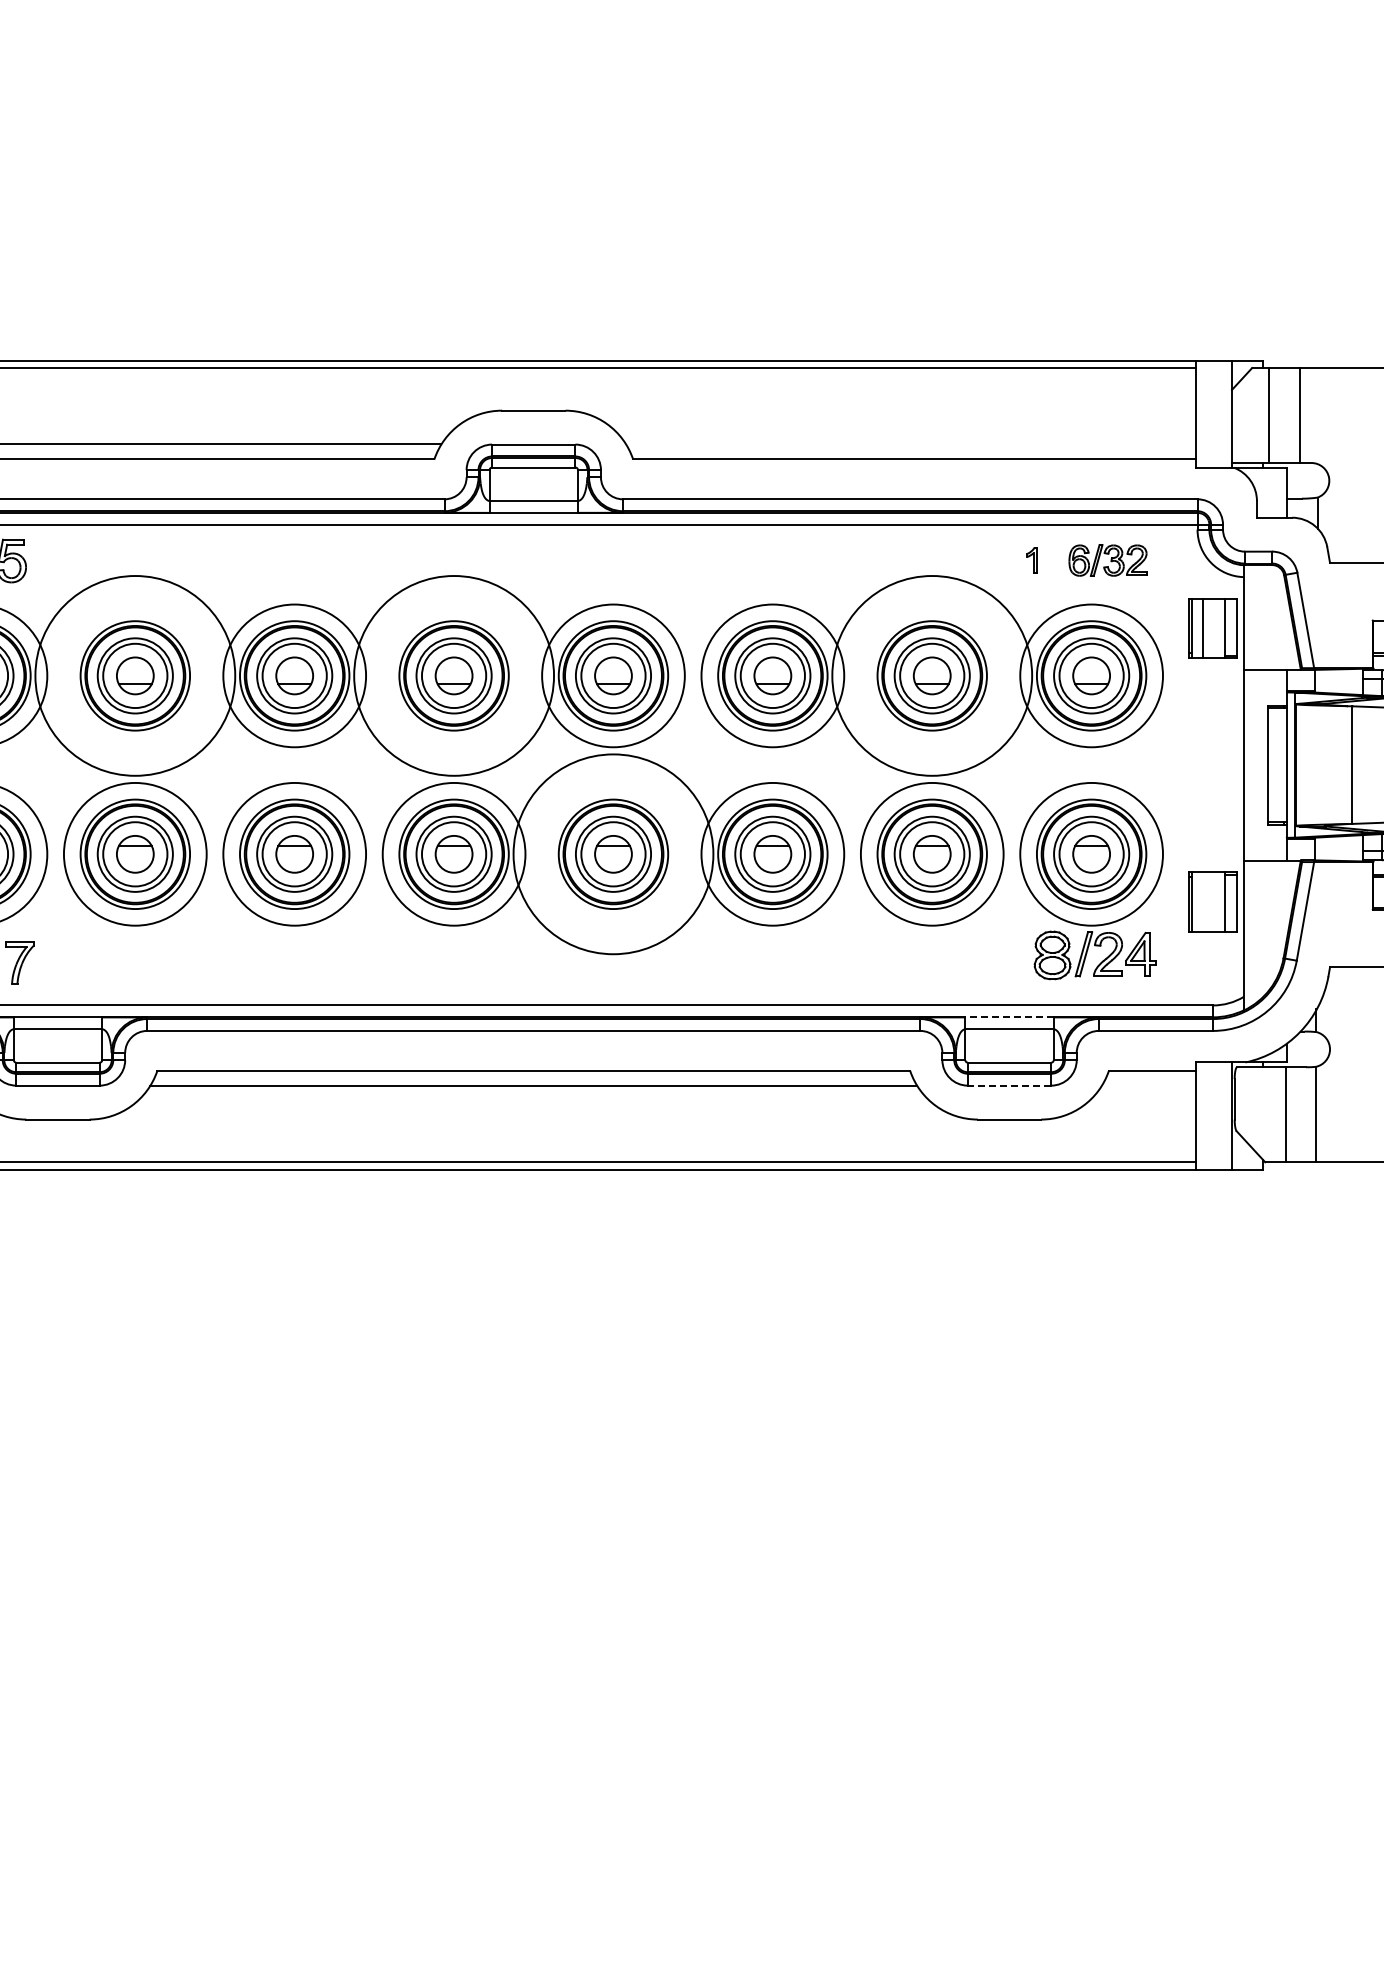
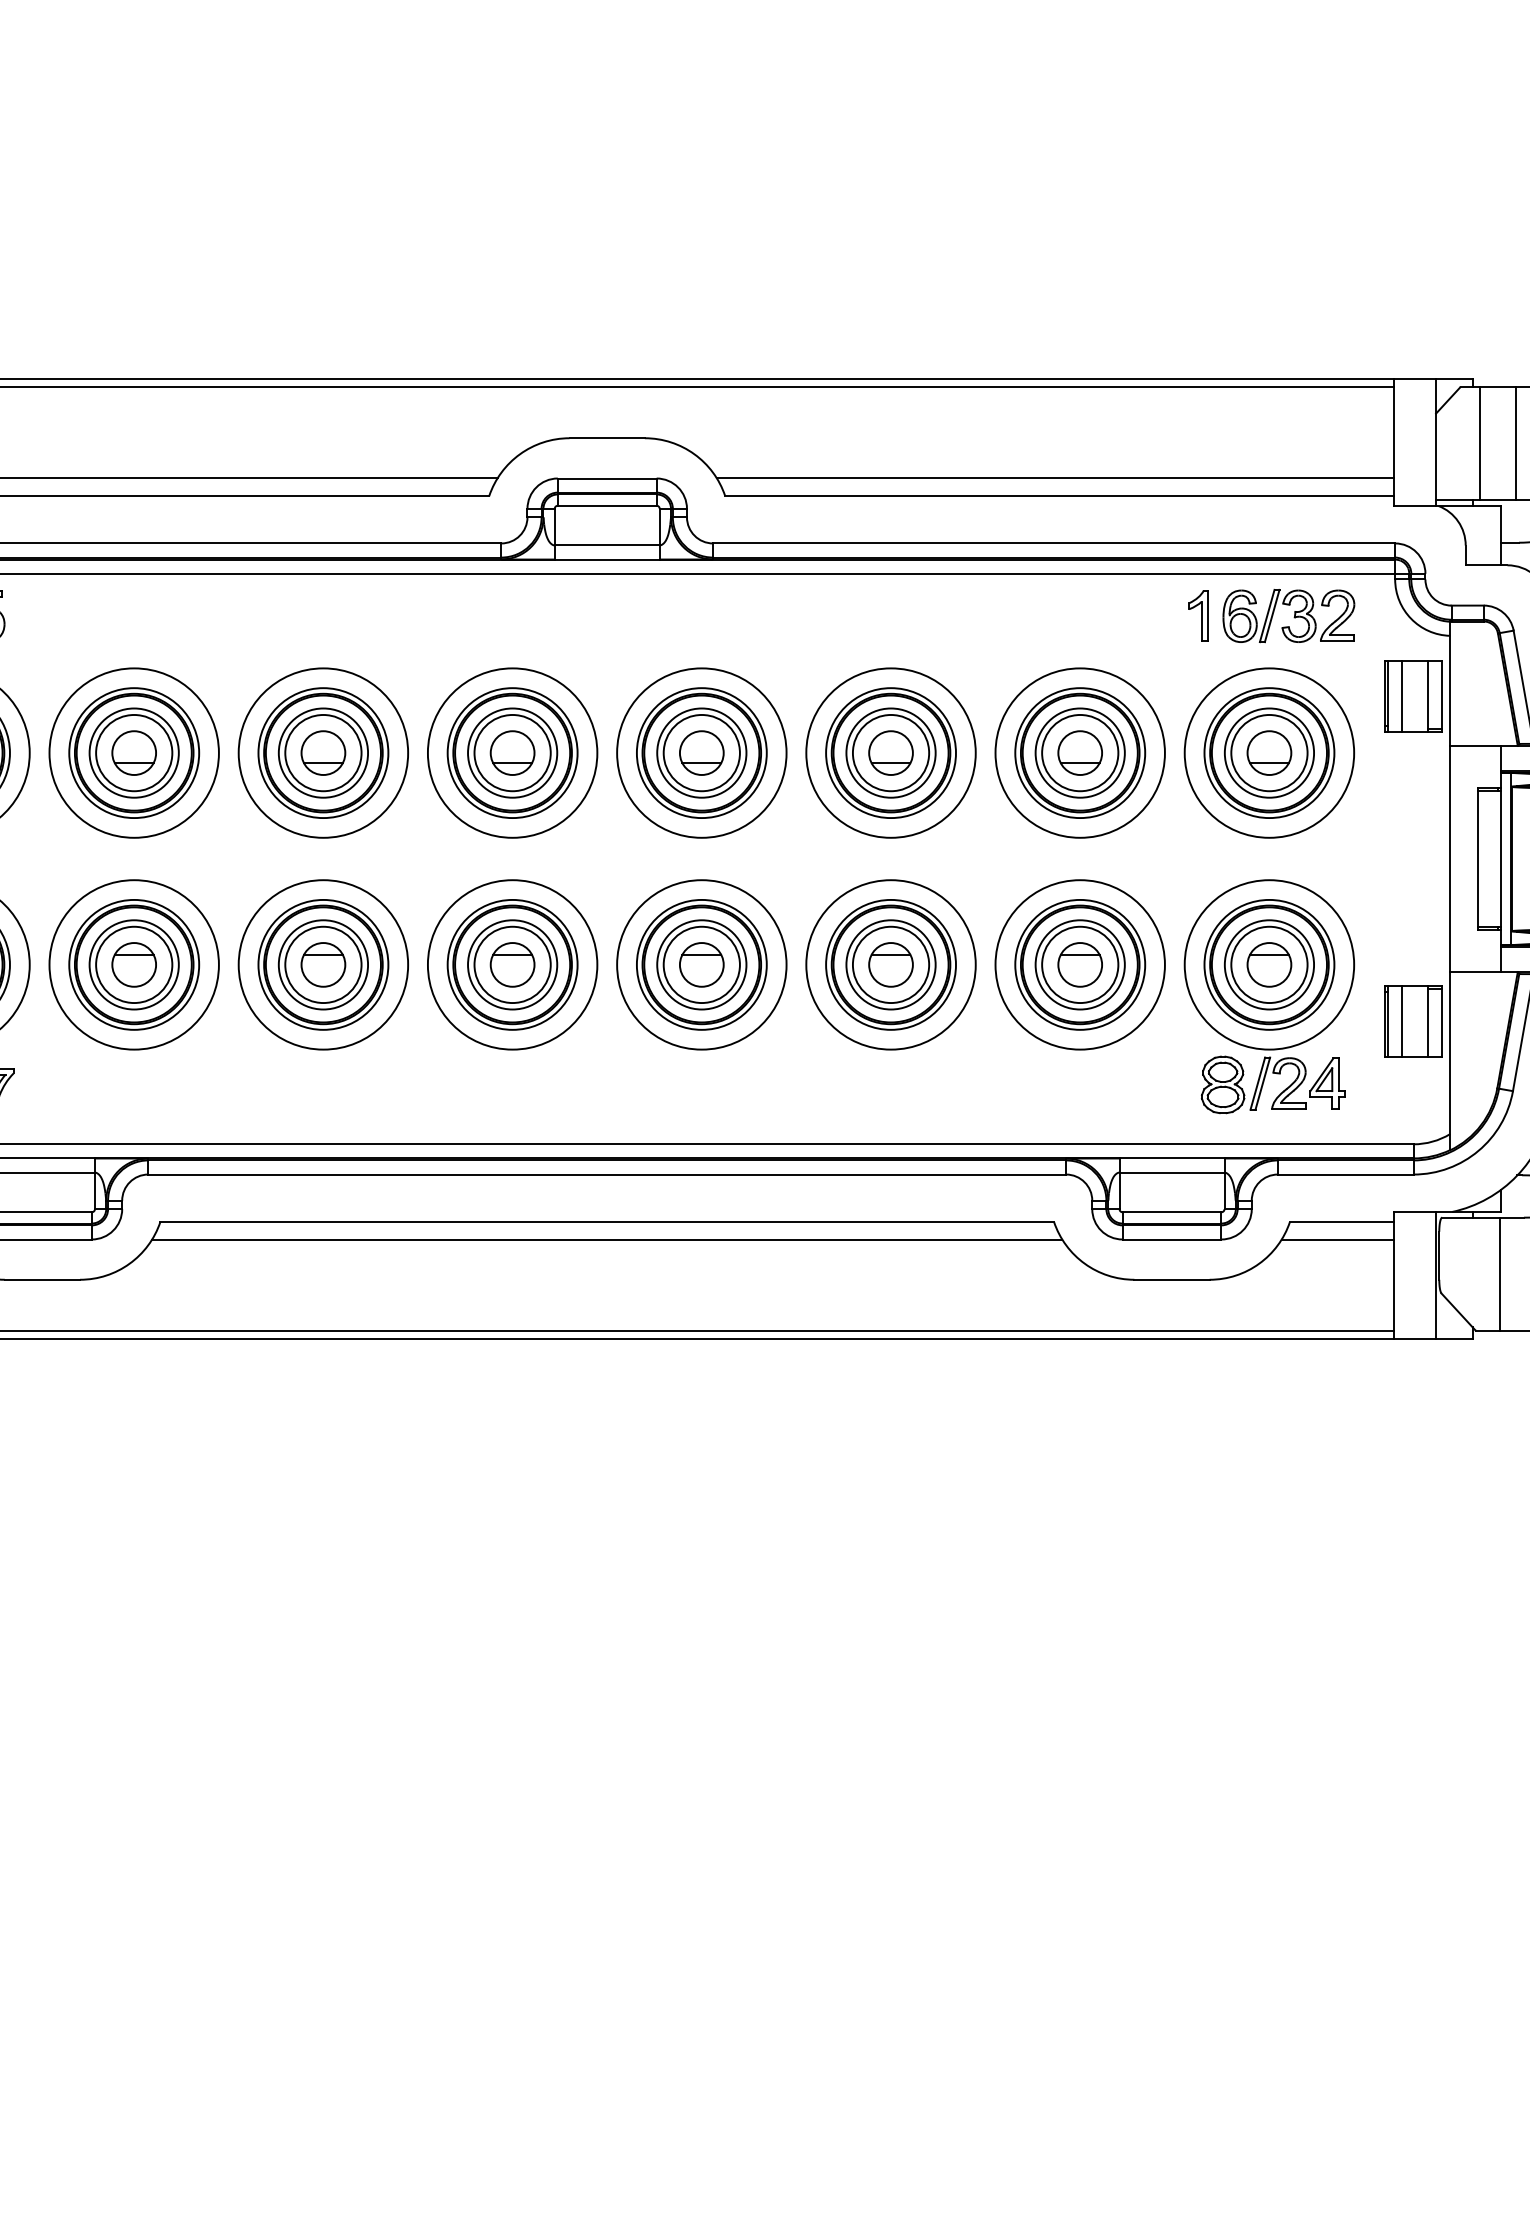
line: (911, 444) -> (1055, 478), added
part: (1031, 560) -> (1198, 616), size x1.67
part: (1107, 560) -> (1288, 616), size x1.43
circle: (134, 675) -> (133, 752), size x0.71
circle: (453, 675) -> (511, 752), size x0.71
circle: (931, 675) -> (1079, 752), size x0.71
circle: (613, 853) -> (701, 963), size x0.71
line: (1203, 901) -> (1402, 1020), added
line: (1009, 1017) -> (1171, 1158), dashed -> solid
line: (1009, 1085) -> (1171, 1239), dashed -> solid
line: (1148, 1085) -> (1336, 1239), added

